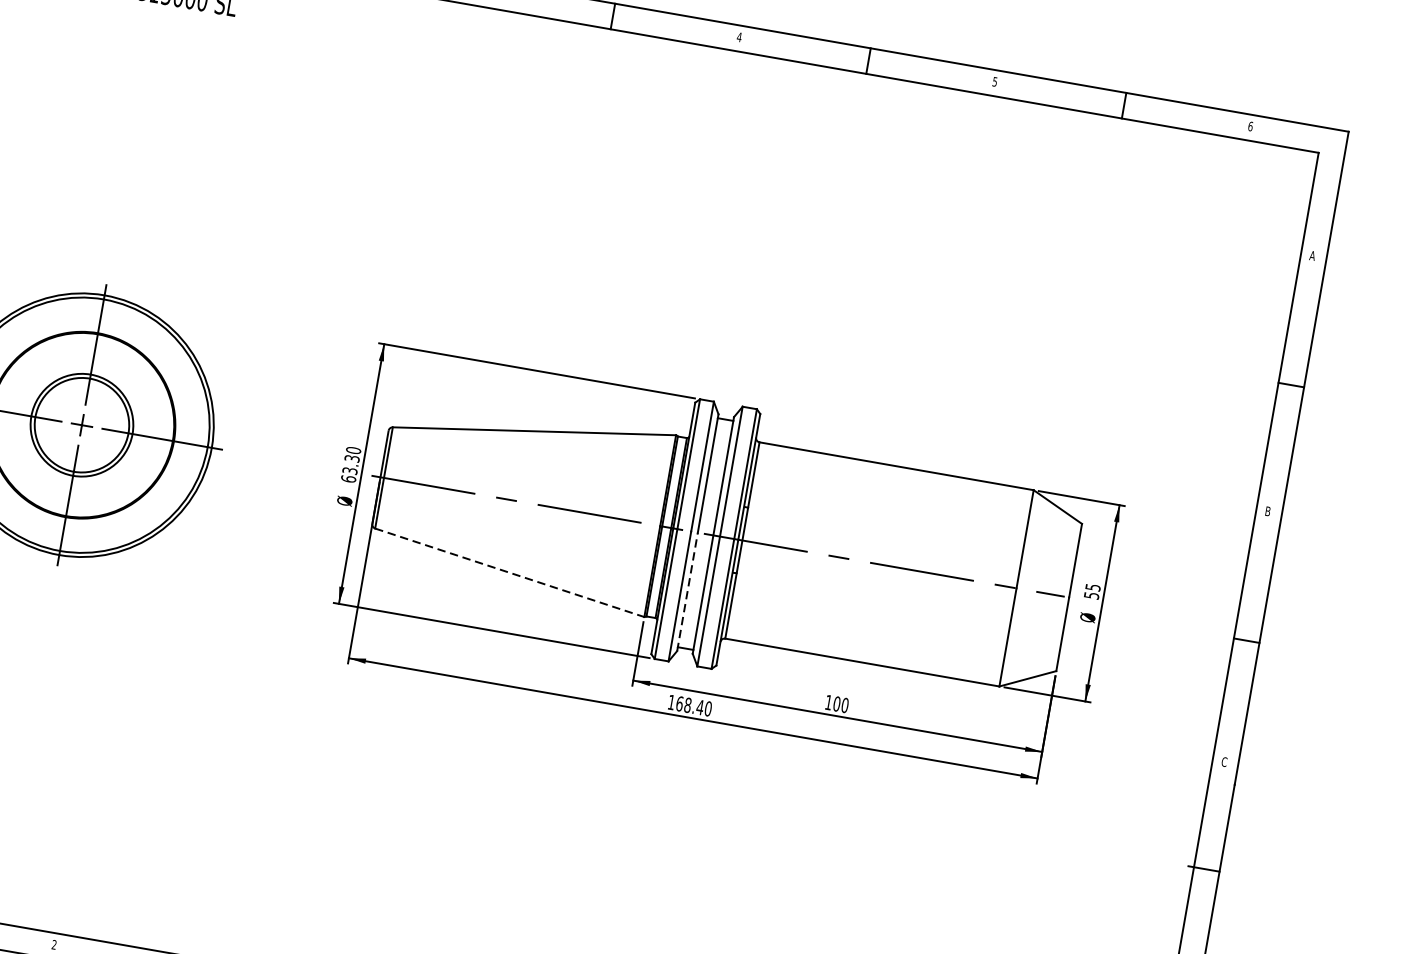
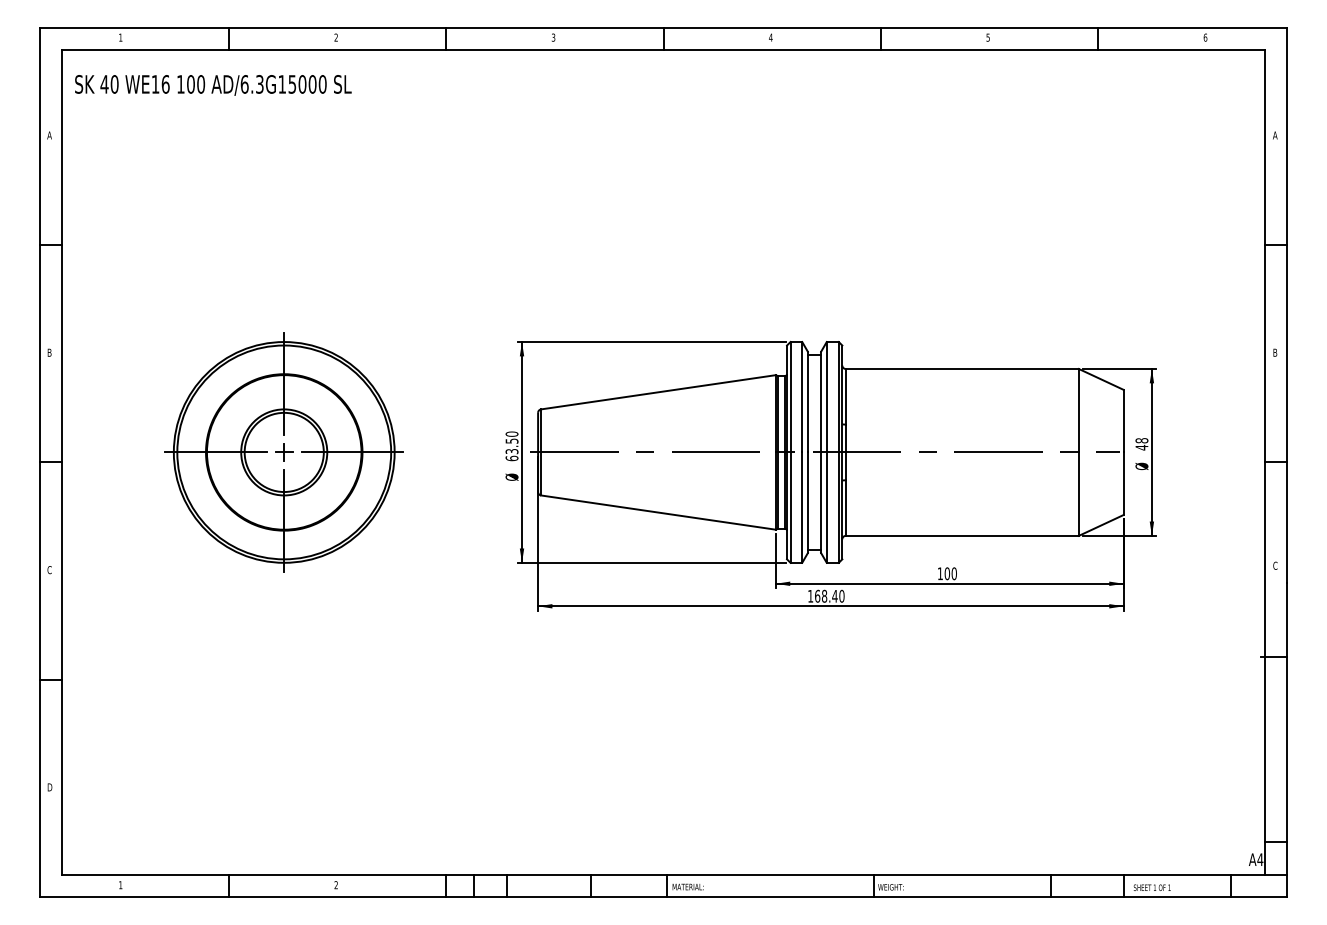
text: (351, 457) -> (511, 440), 63.30 -> 63.50
line: (509, 572) -> (658, 512), dashed -> solid
line: (687, 591) -> (807, 502), dashed -> solid
text: (1091, 591) -> (1141, 444), 55 -> 48

